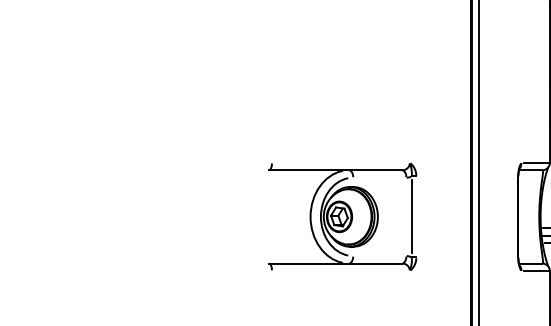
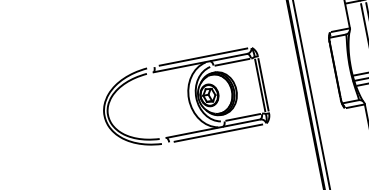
line: (341, 162) -> (203, 56), added
line: (379, 177) -> (232, 62), added
part: (198, 206) -> (108, 107), added
line: (416, 216) -> (263, 84), added
line: (379, 256) -> (243, 117), added
line: (341, 270) -> (218, 132), added

